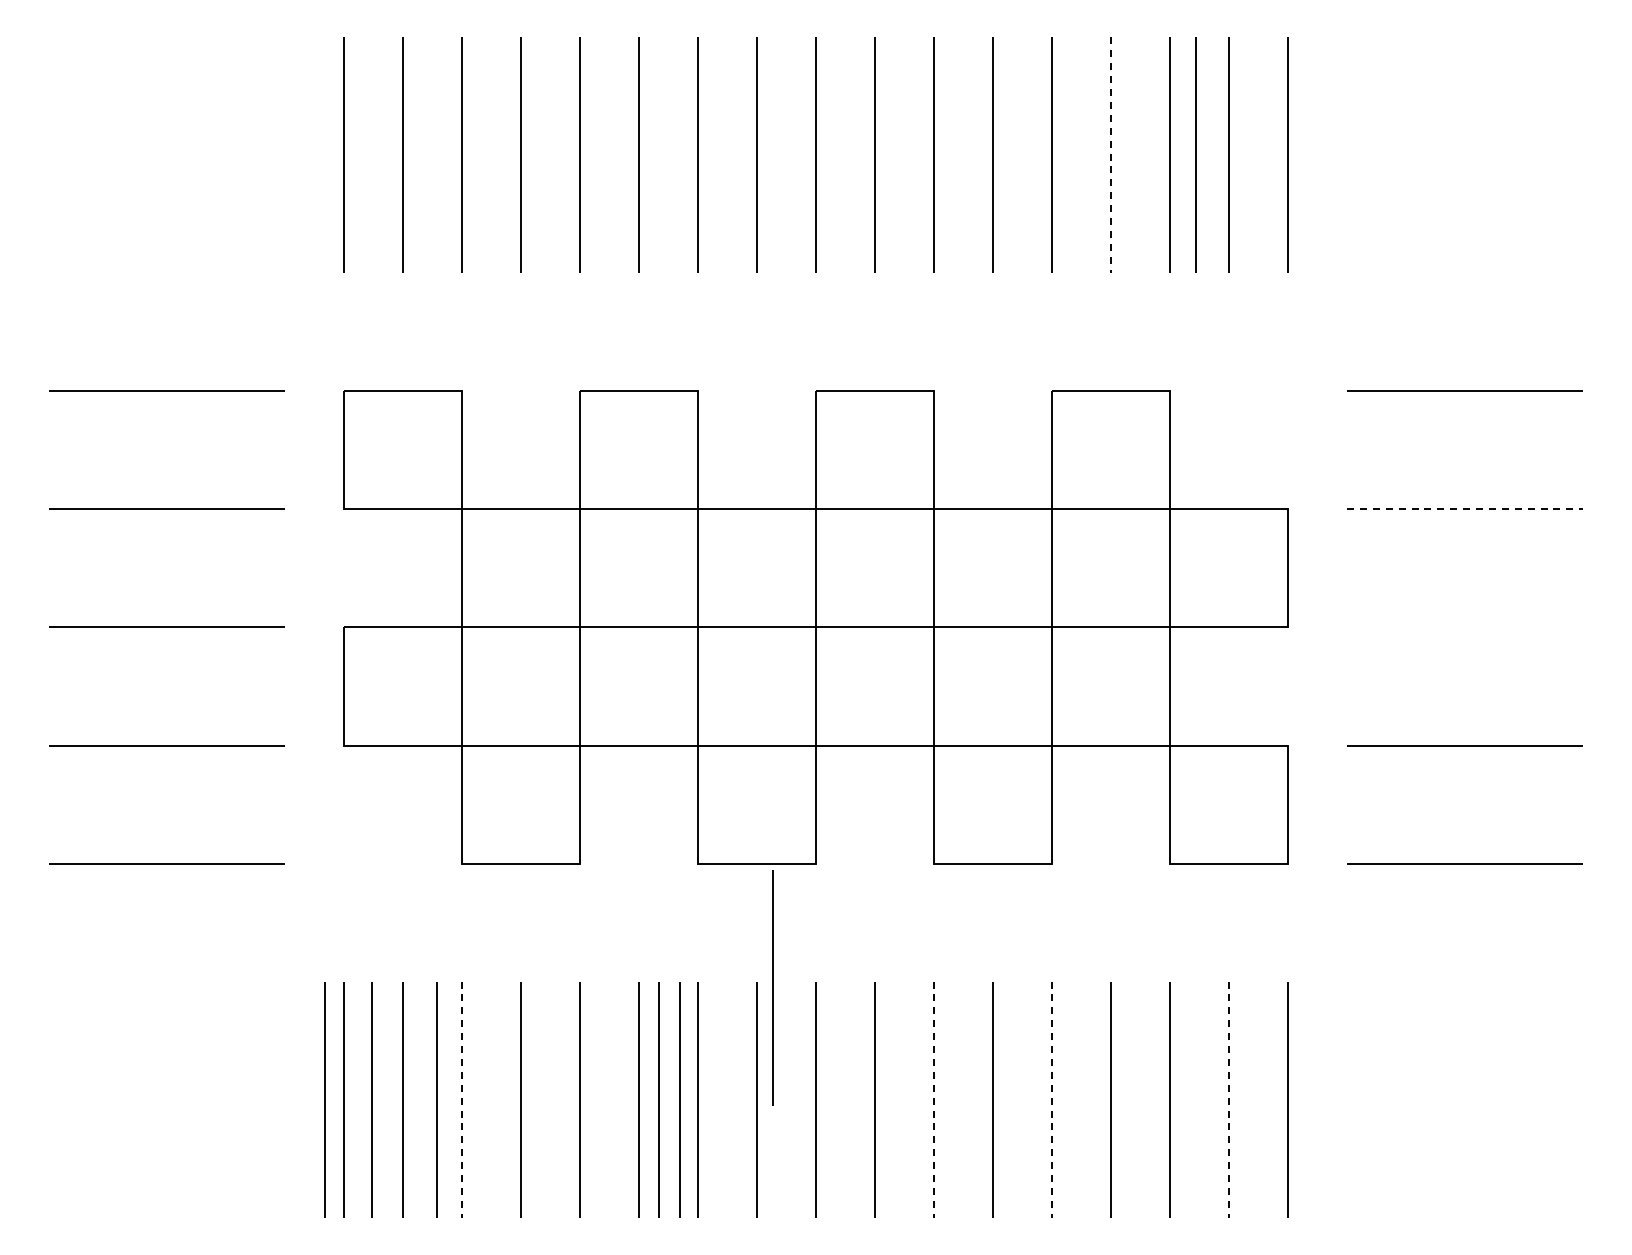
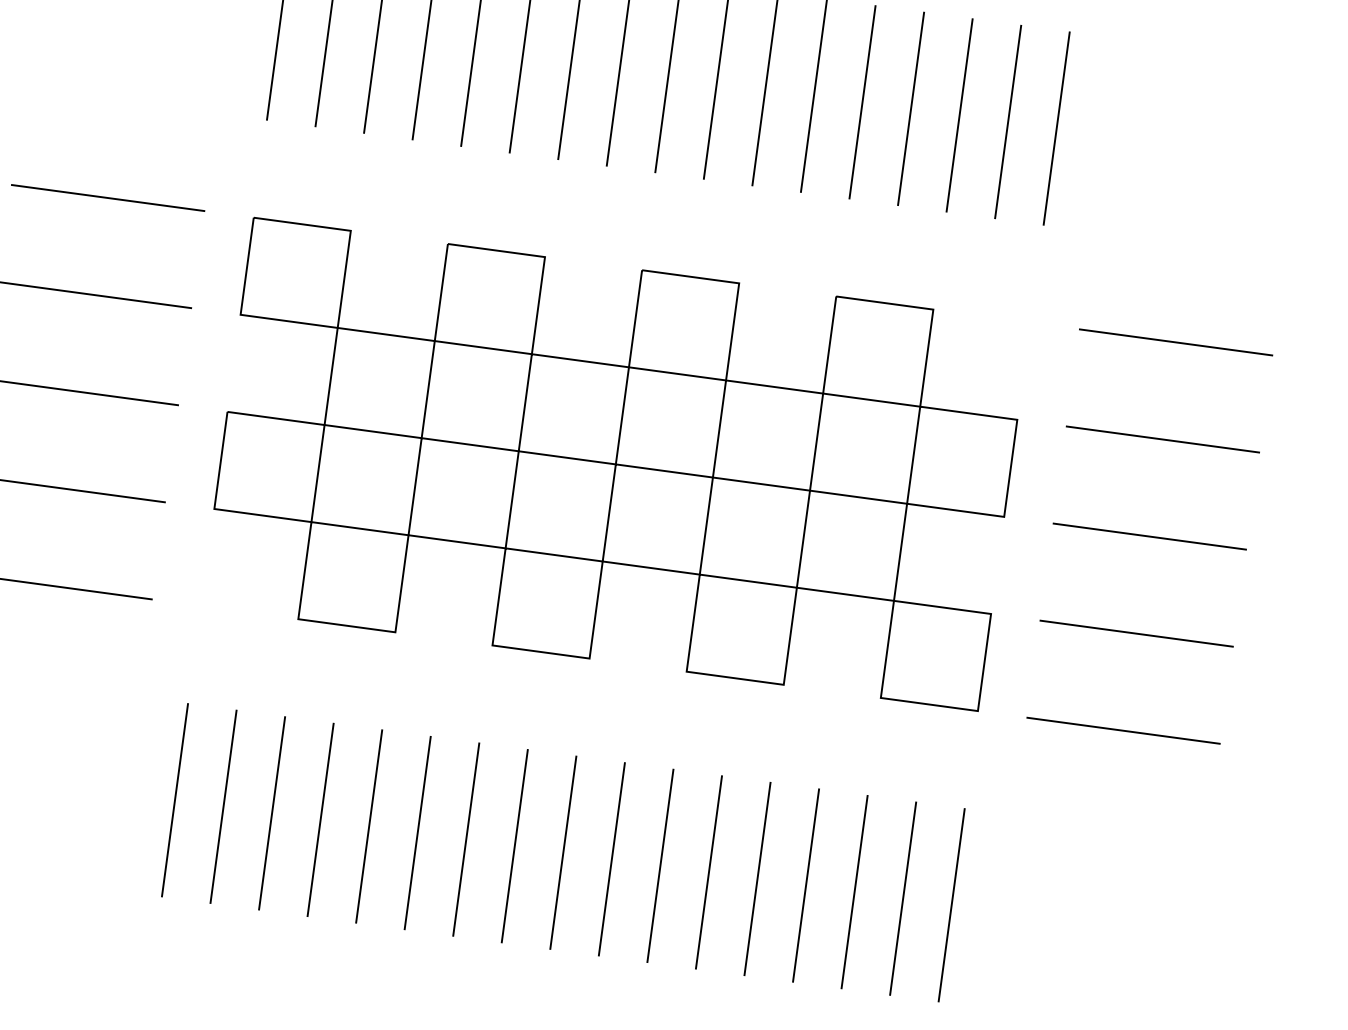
line: (1195, 154) -> (980, 117), removed
line: (1111, 155) -> (911, 108), dashed -> solid
line: (1465, 509) -> (1163, 439), dashed -> solid
line: (1464, 626) -> (1149, 535), added
line: (772, 987) -> (540, 755), removed
line: (324, 1099) -> (158, 798), removed
line: (371, 1099) -> (197, 803), removed
line: (436, 1099) -> (251, 810), removed
line: (658, 1099) -> (433, 835), removed
line: (679, 1099) -> (451, 837), removed
line: (461, 1100) -> (271, 814), dashed -> solid
line: (934, 1100) -> (660, 866), dashed -> solid
line: (1052, 1100) -> (757, 879), dashed -> solid
line: (1229, 1100) -> (903, 899), dashed -> solid

